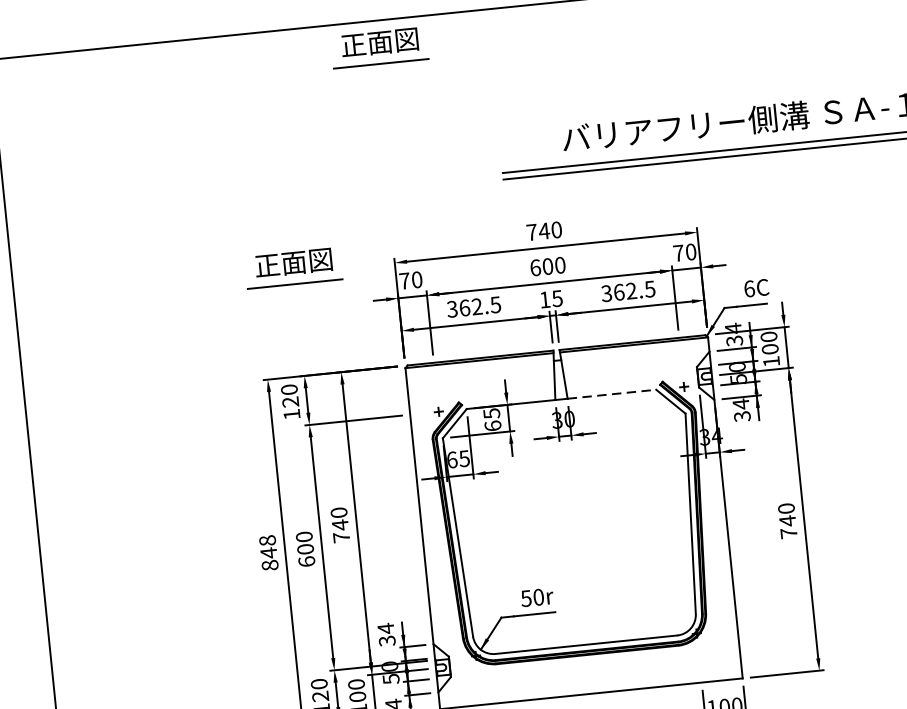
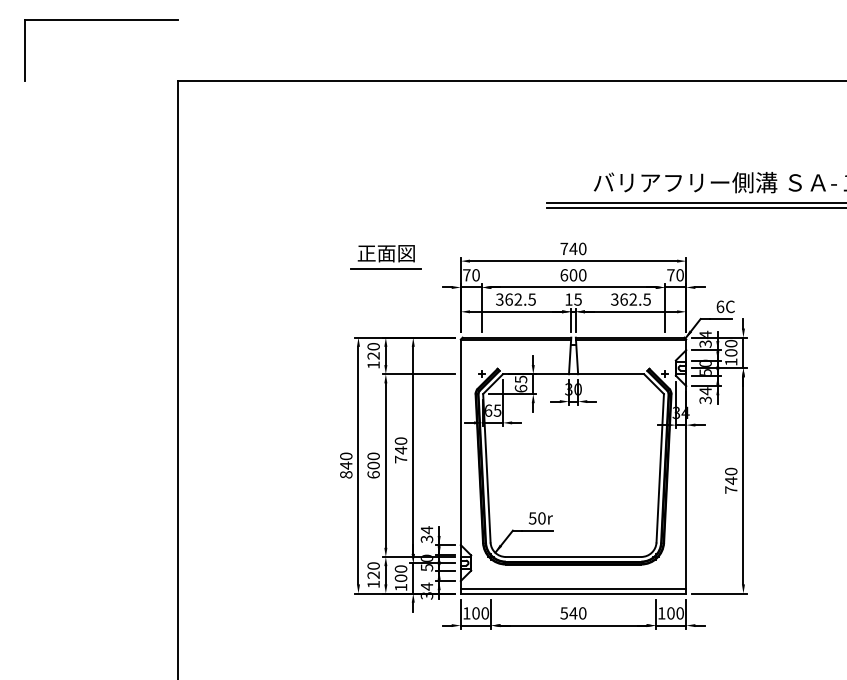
part: (379, 48) -> (465, 101), removed
line: (612, 394) -> (611, 374), dashed -> solid
text: (267, 540) -> (346, 456), 848 -> 840
line: (590, 687) -> (573, 588), added

